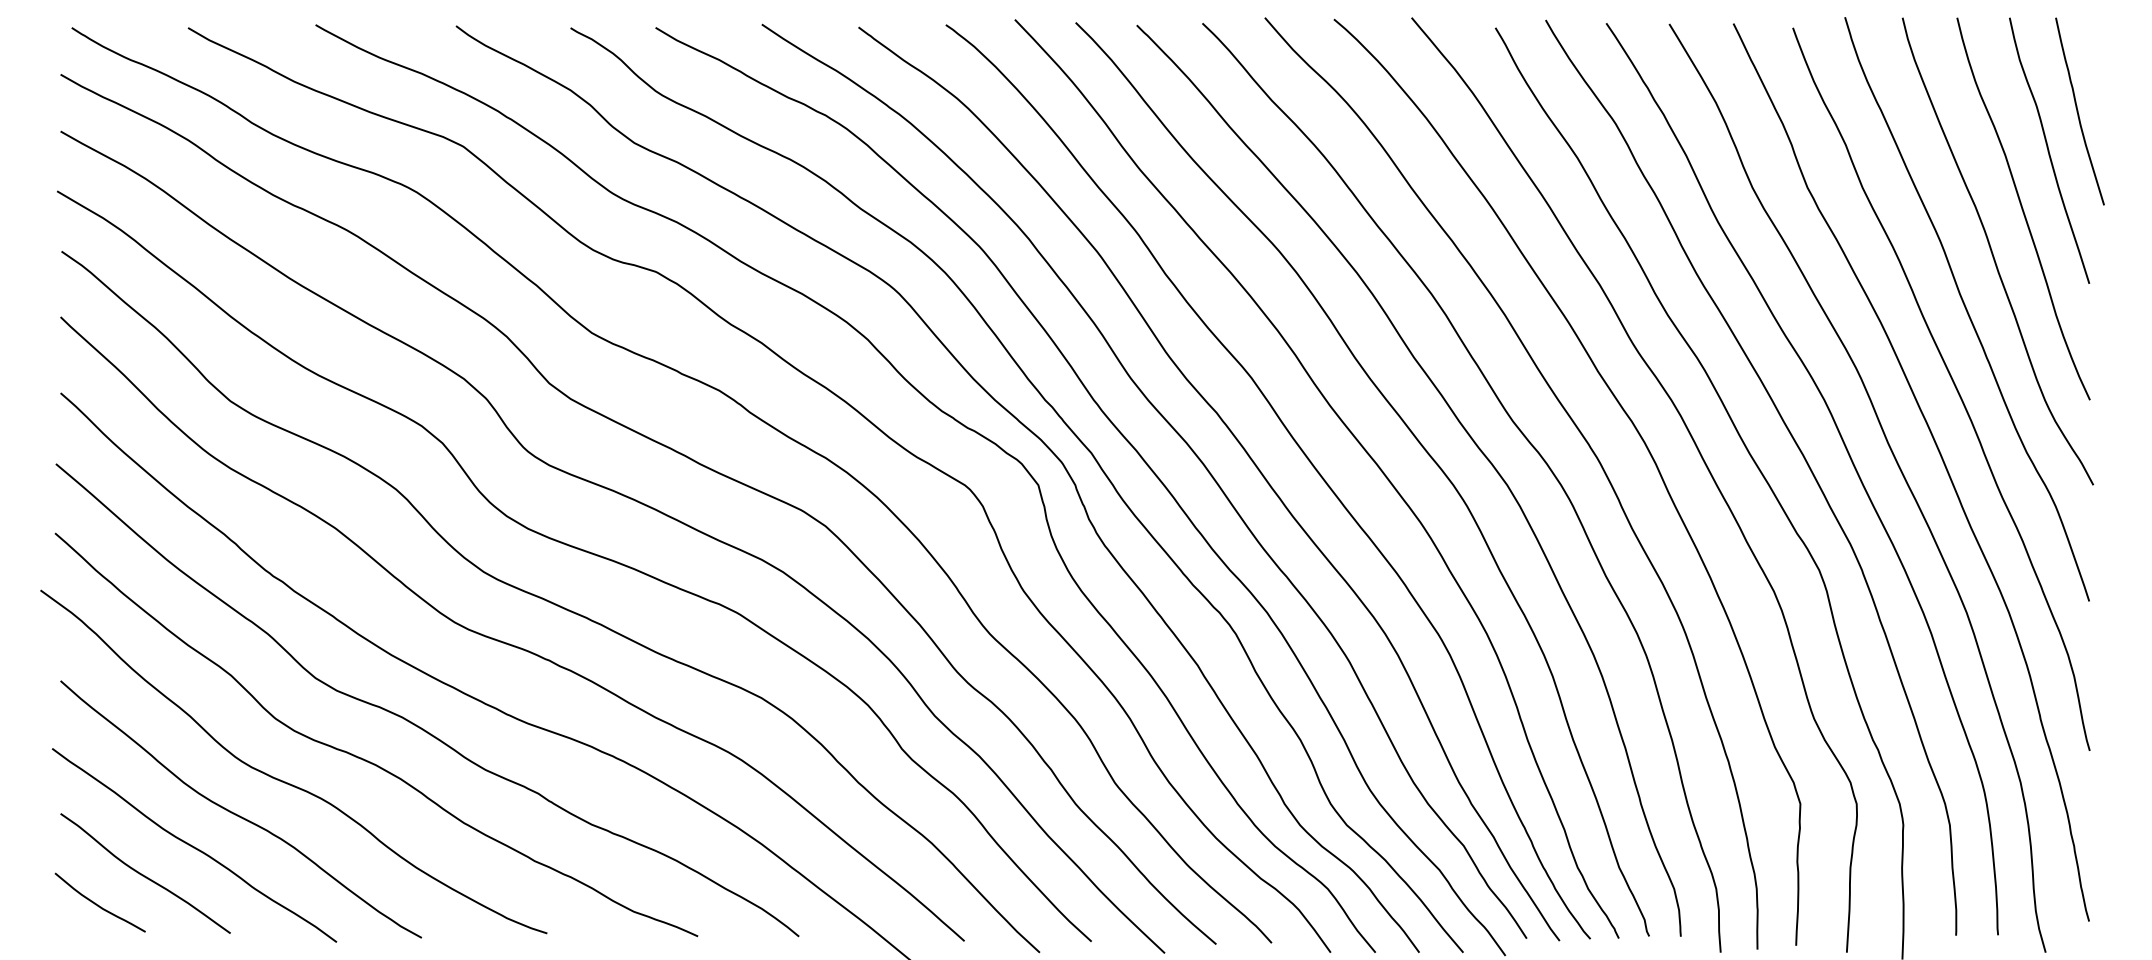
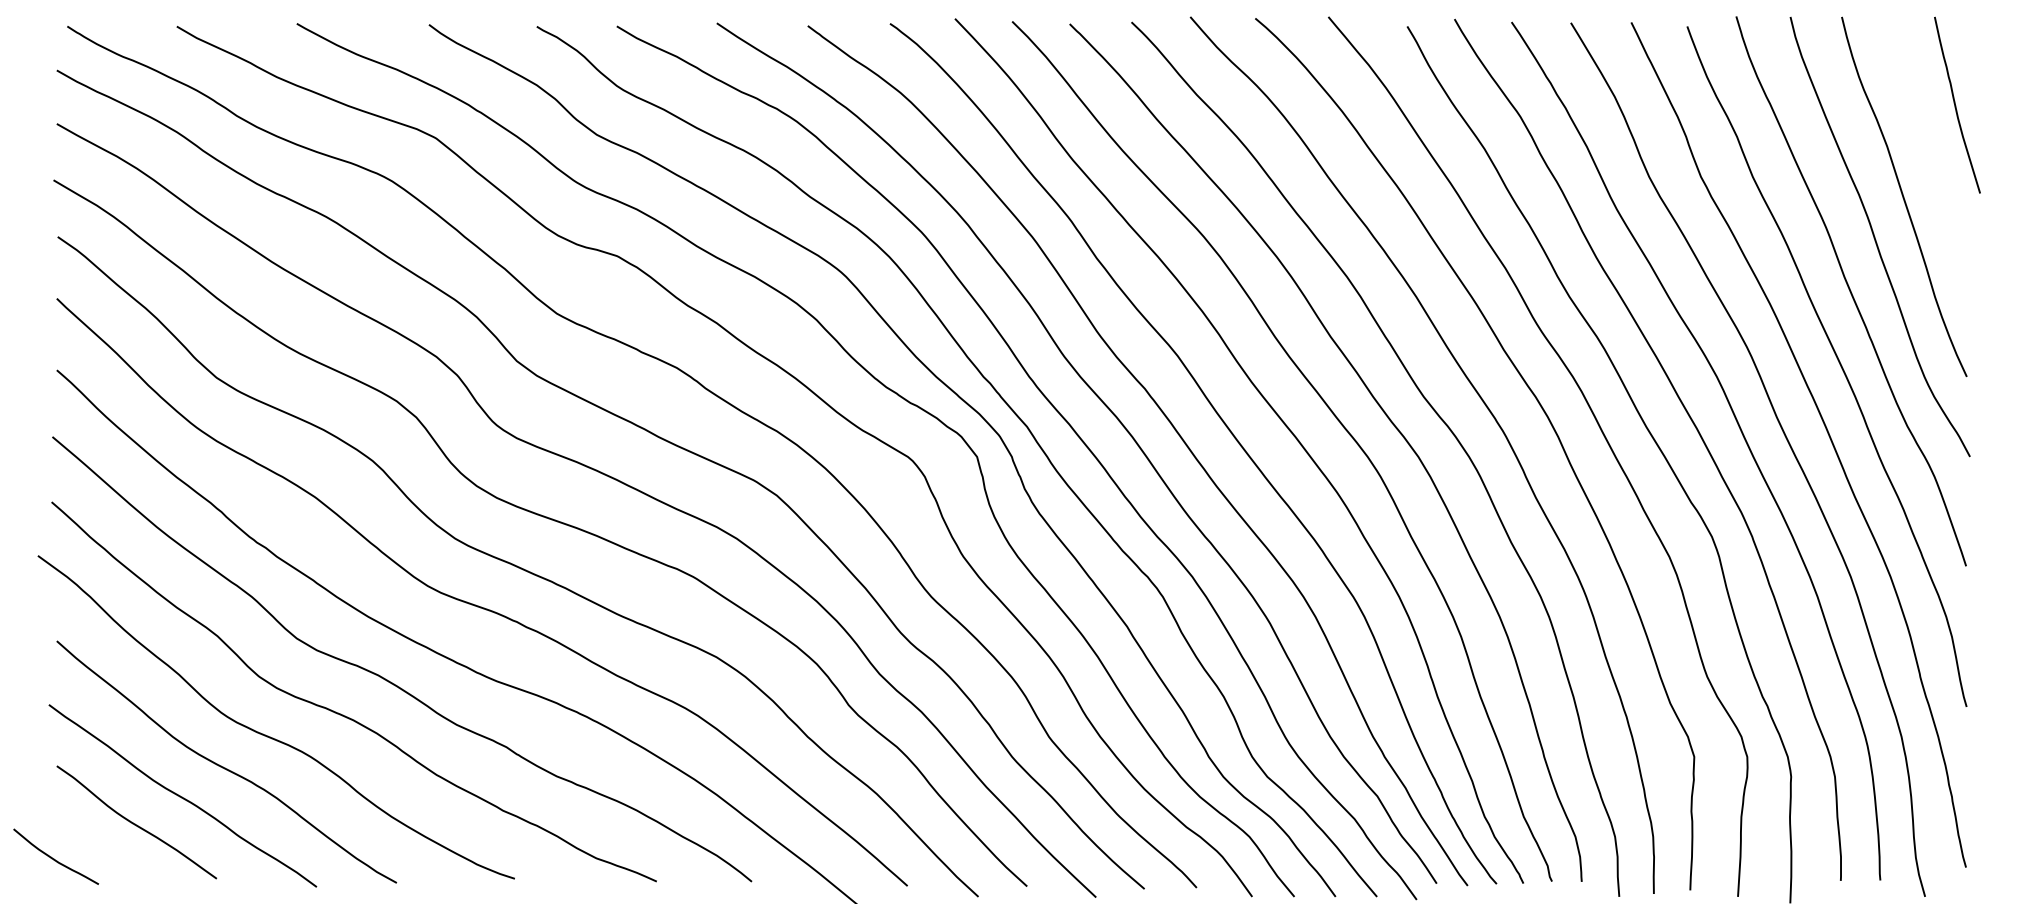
curve: (2049, 151) -> (1928, 142), removed
curve: (98, 904) -> (54, 858), moved

